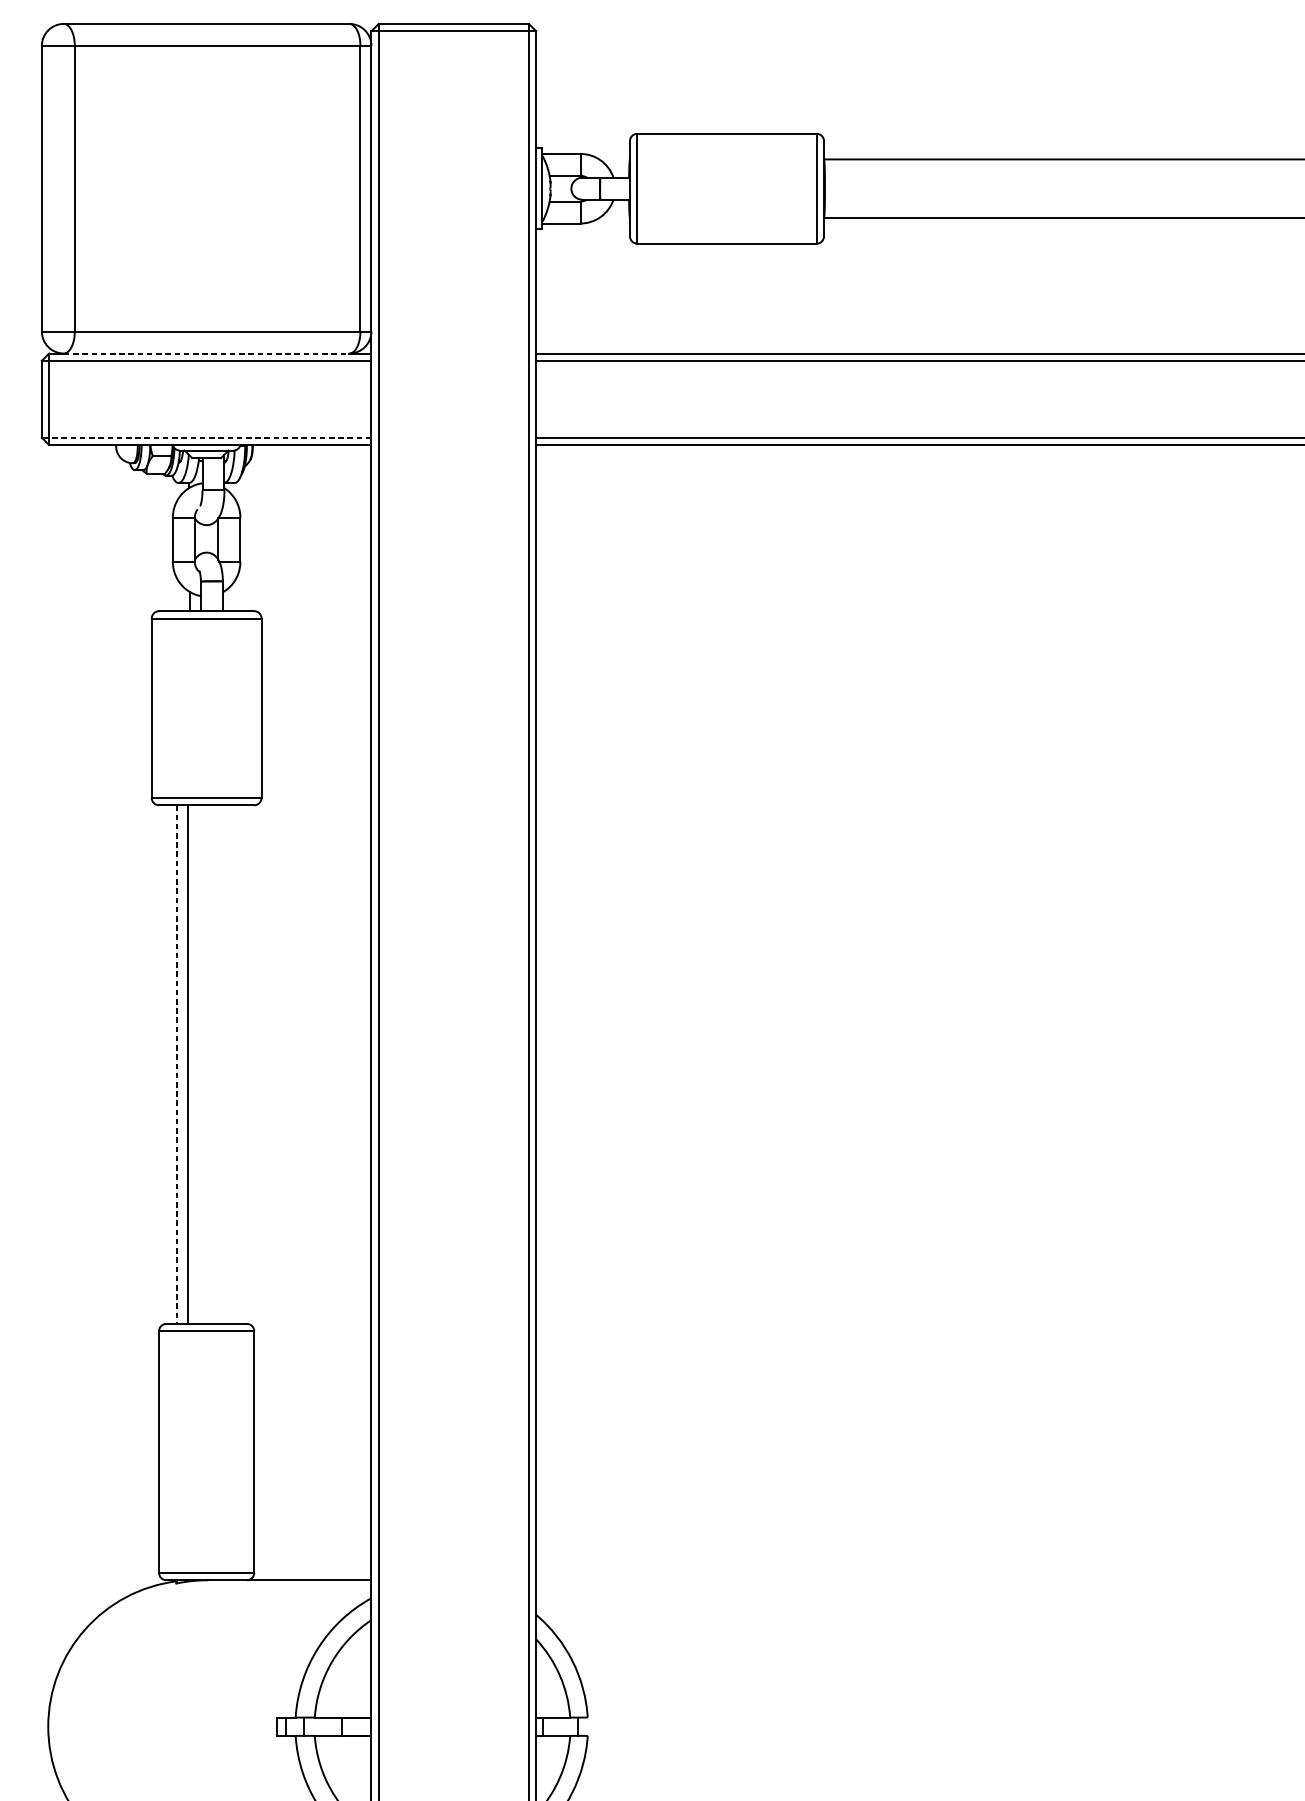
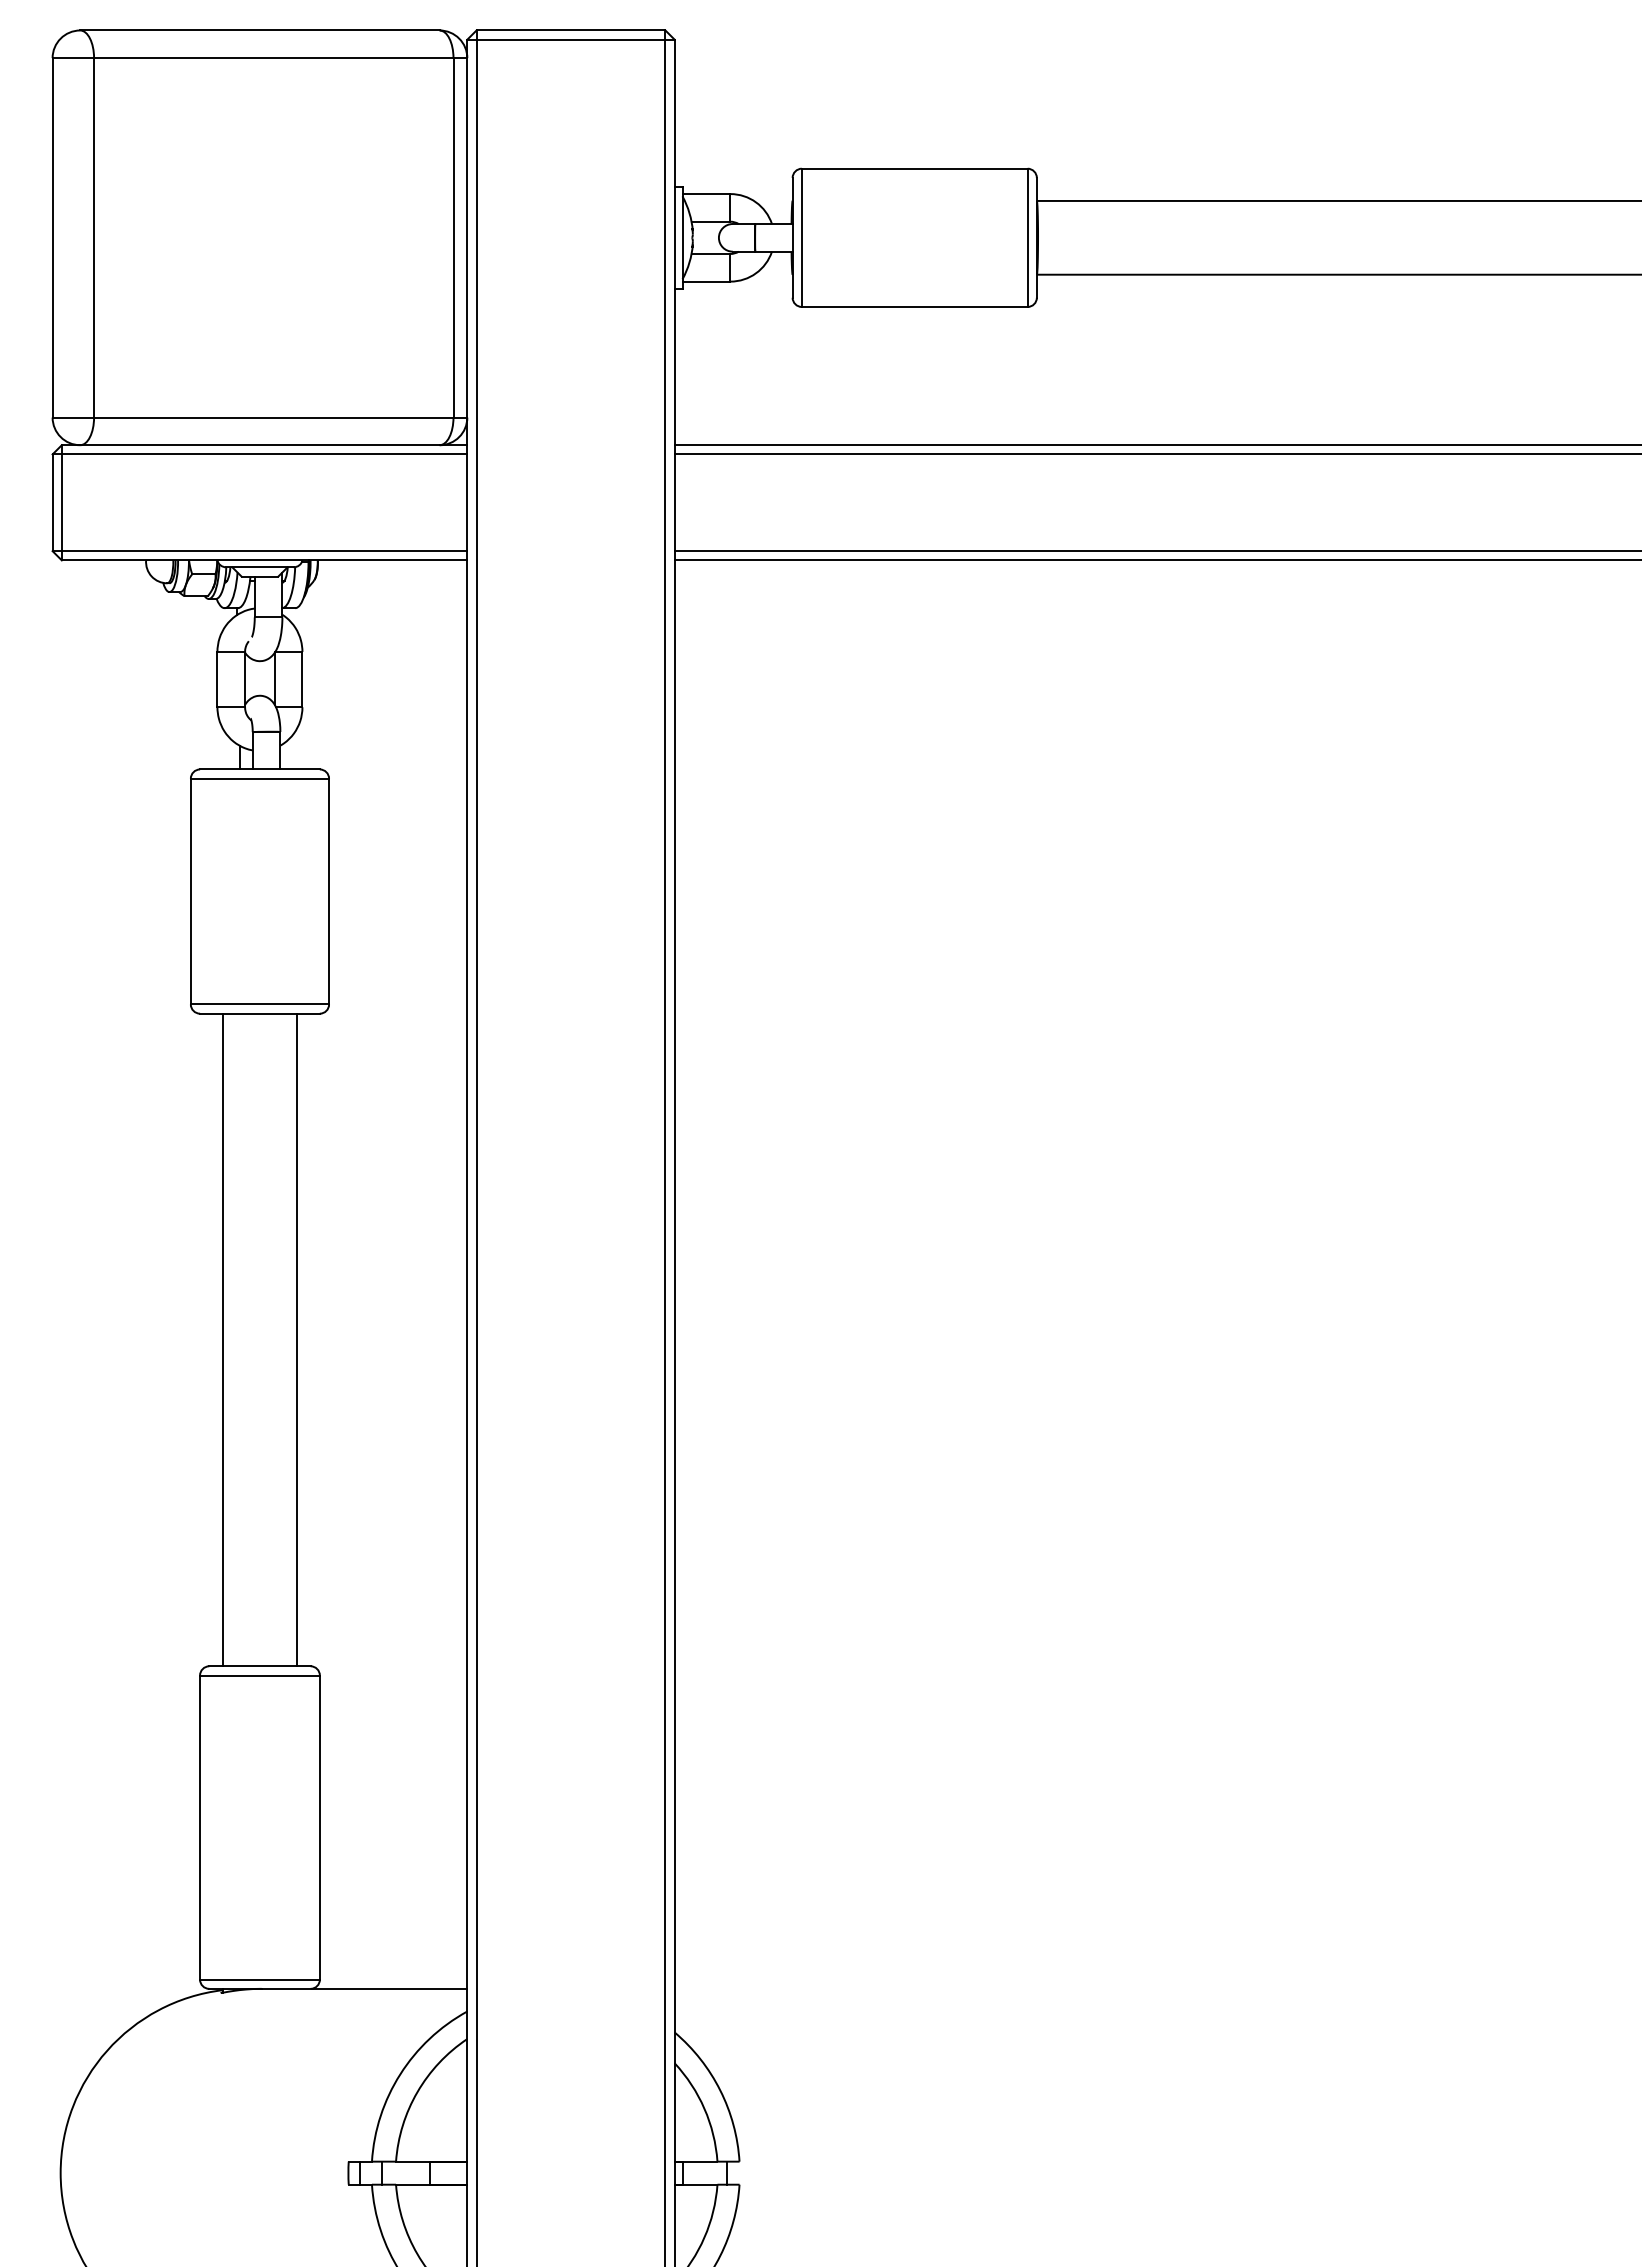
line: (206, 353) -> (259, 445), dashed -> solid
line: (210, 437) -> (264, 551), dashed -> solid
line: (187, 1064) -> (296, 1339), moved
line: (177, 1065) -> (223, 1340), dashed -> solid

